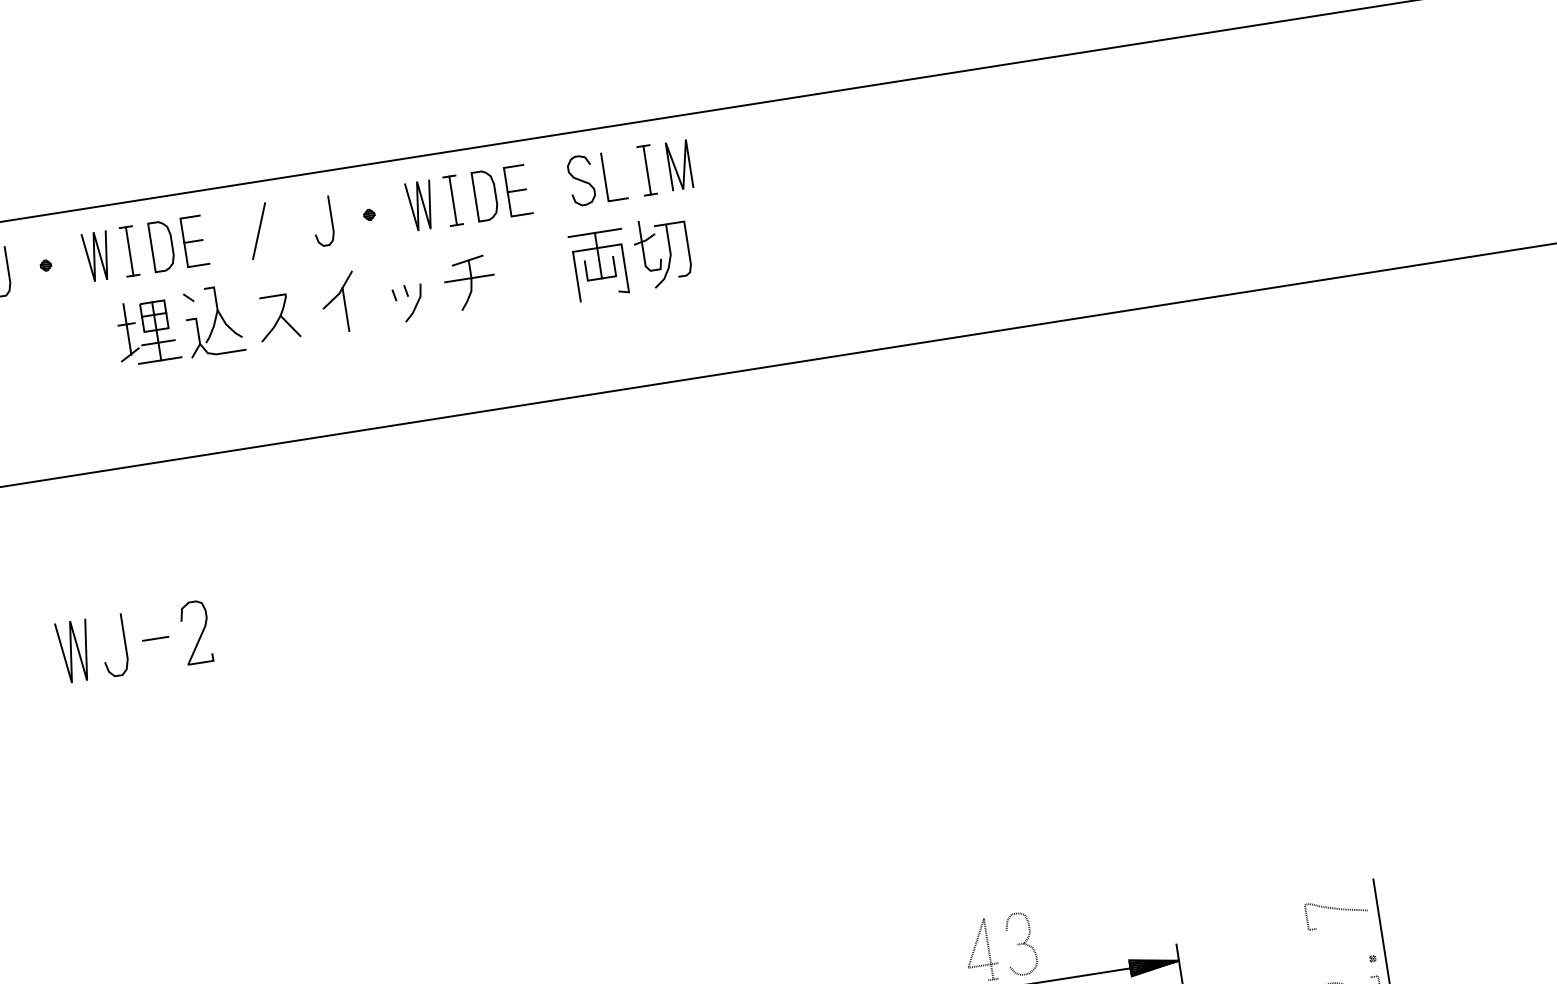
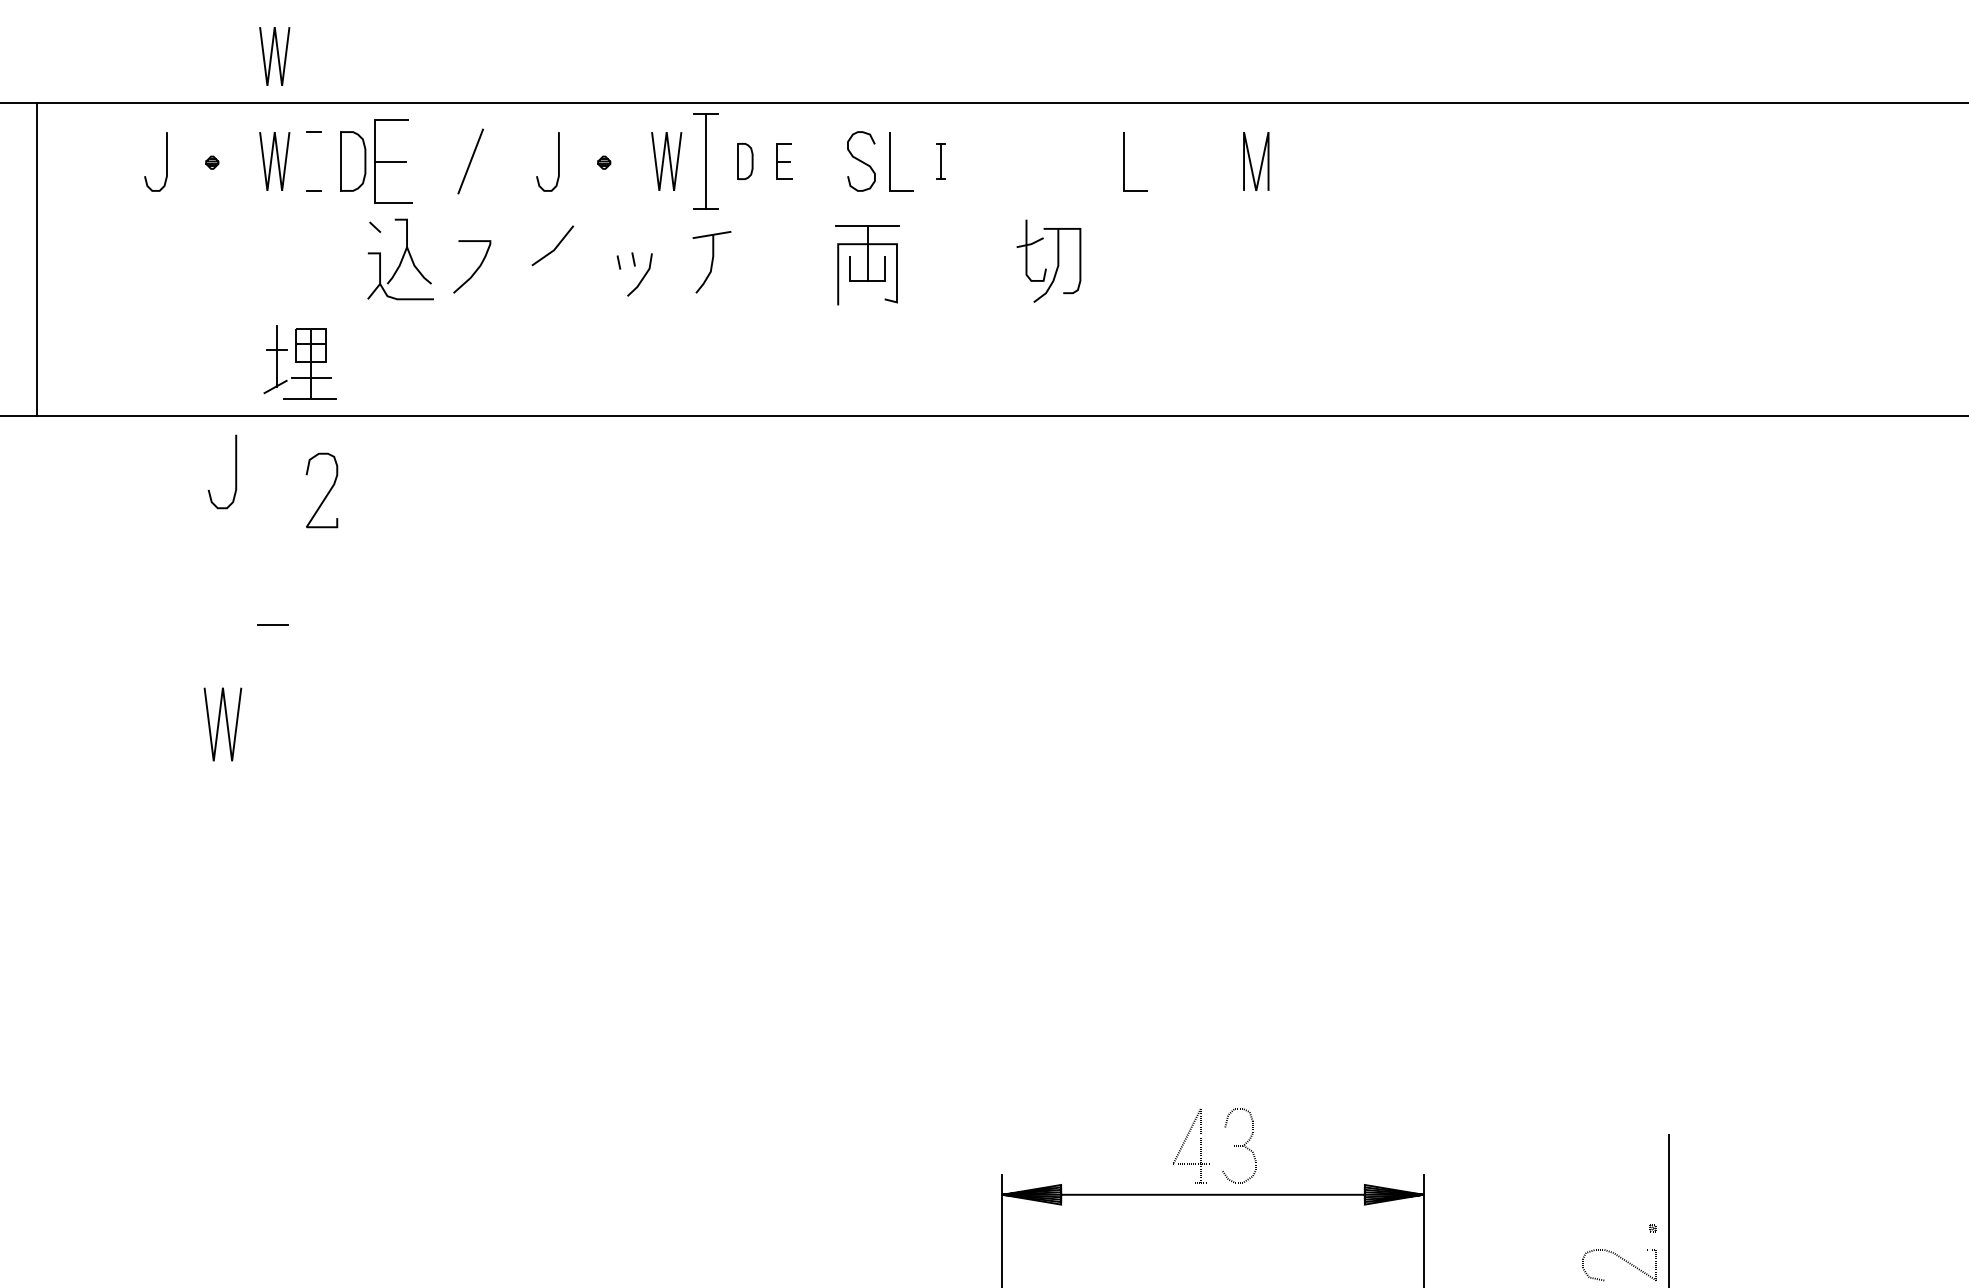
line: (798, 146) -> (1124, 161), added
line: (675, 165) -> (1251, 161), moved
line: (81, 169) -> (272, 55), added
part: (646, 170) -> (940, 161), size x0.6
part: (518, 190) -> (784, 161), size x0.6
part: (485, 195) -> (745, 161), size x0.6
part: (452, 200) -> (705, 161), size x1.6
part: (194, 241) -> (392, 161), size x1.4
line: (129, 251) -> (313, 161), removed
part: (661, 258) -> (1046, 268), moved
line: (469, 278) -> (710, 256), removed
line: (345, 309) -> (558, 270), removed
line: (290, 325) -> (490, 279), removed
part: (146, 331) -> (299, 362), moved
curve: (200, 633) -> (327, 492), moved
curve: (124, 643) -> (235, 471), moved
line: (71, 651) -> (219, 724), moved
curve: (1337, 909) -> (1620, 1163), removed

